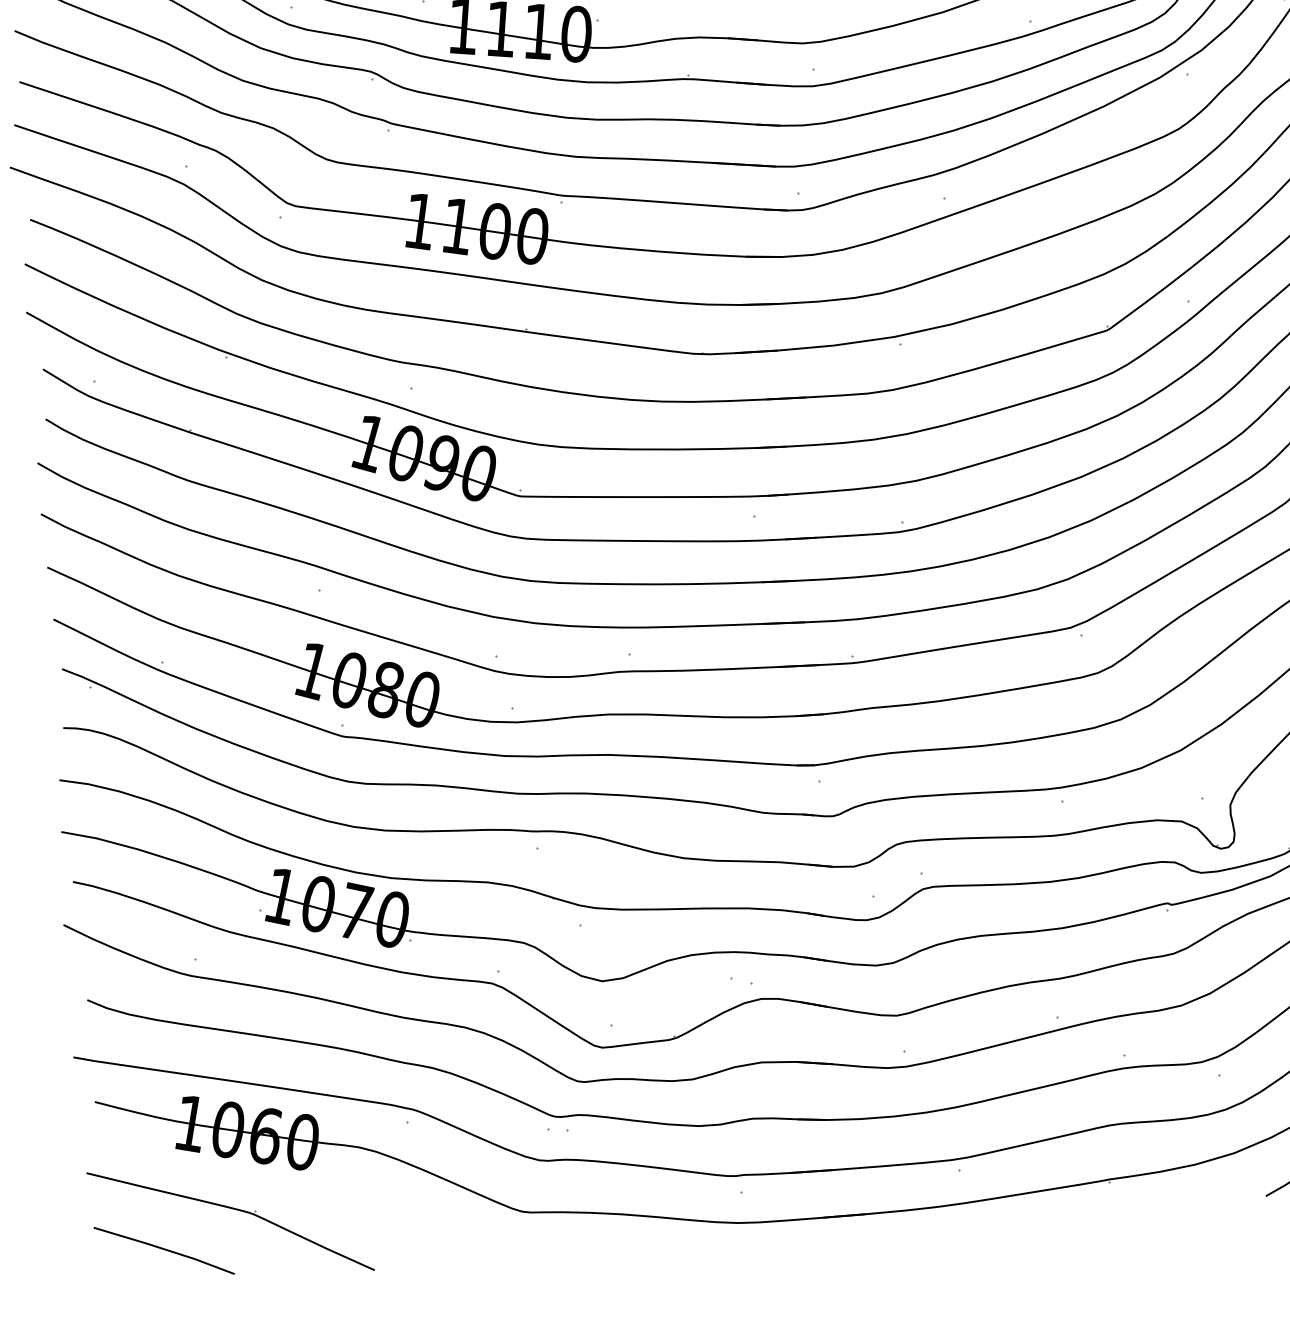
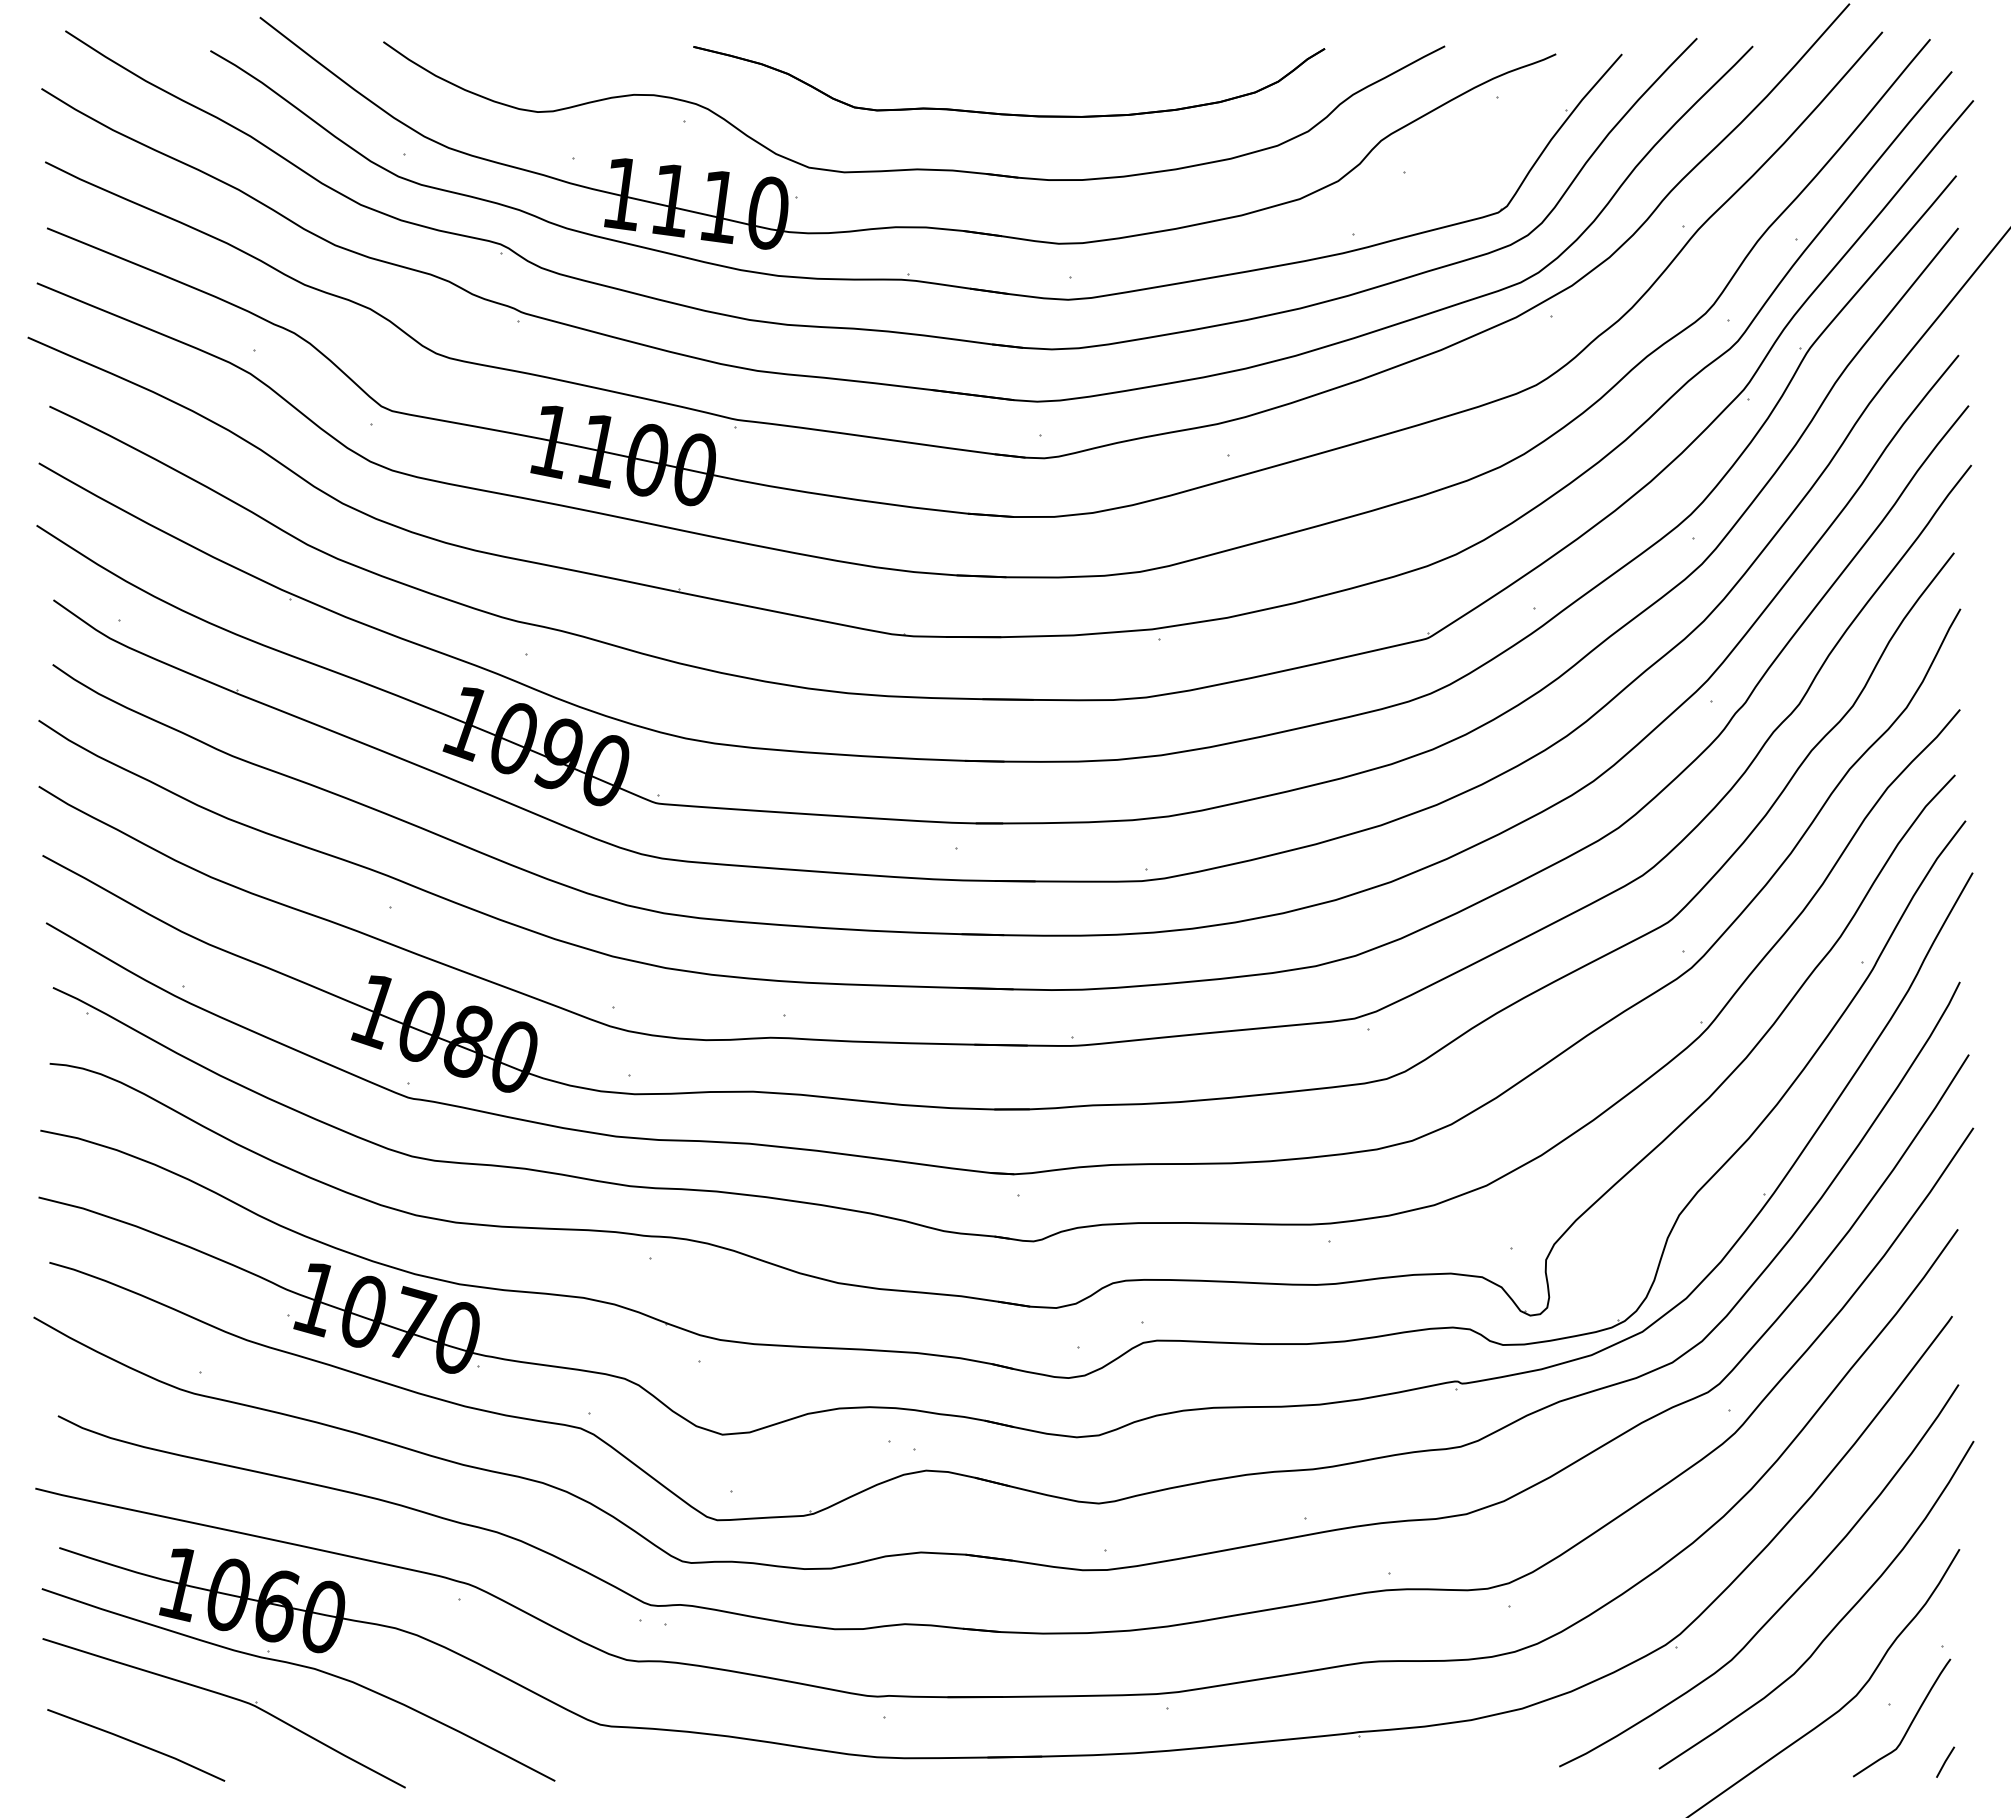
part: (289, 1182) -> (303, 1667), added

